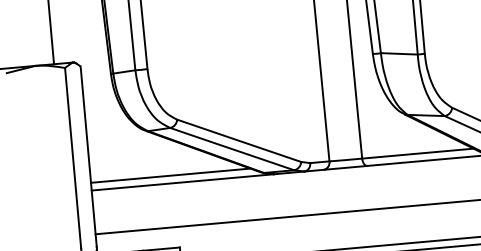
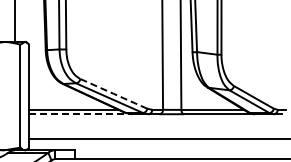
line: (238, 140) -> (113, 93), solid -> dashed
line: (183, 182) -> (80, 114), solid -> dashed

